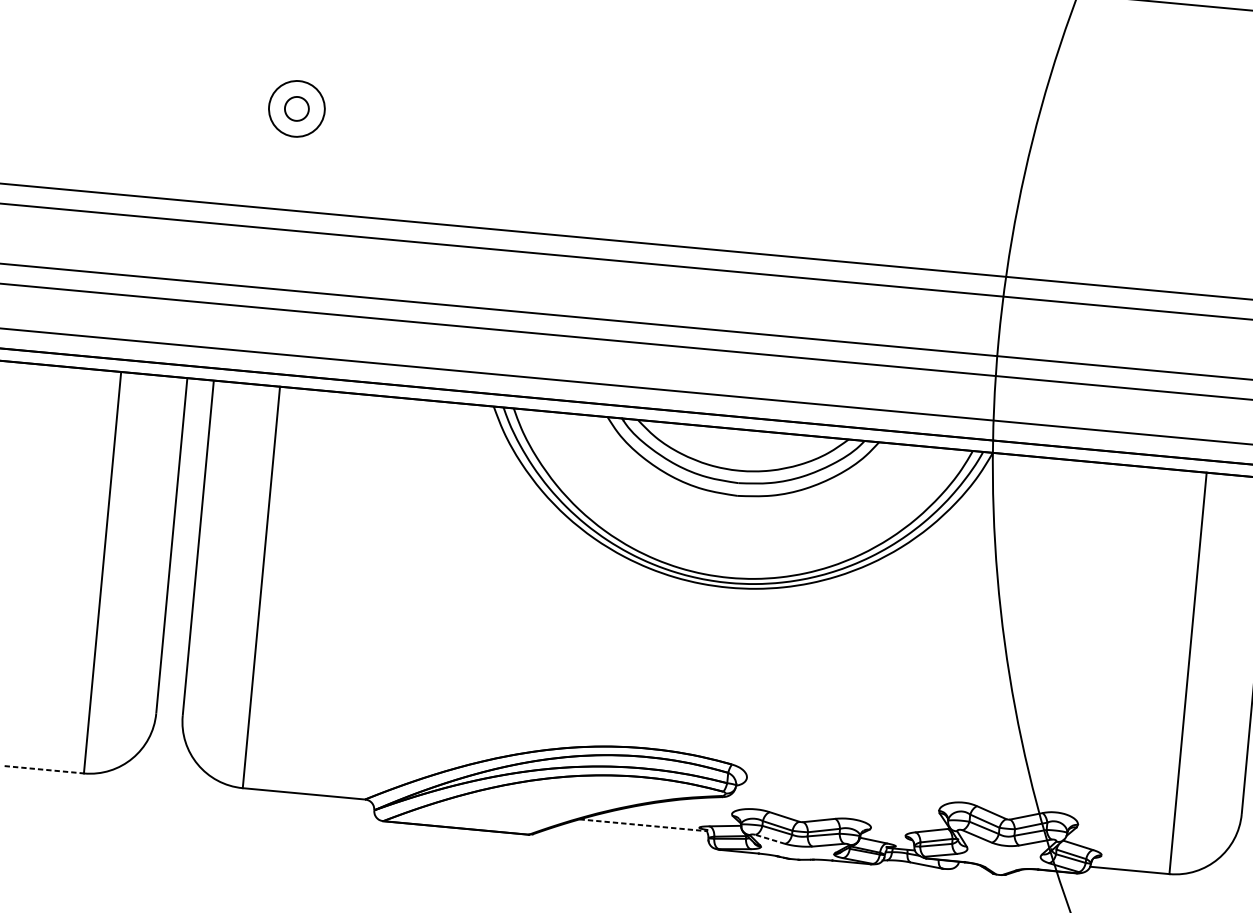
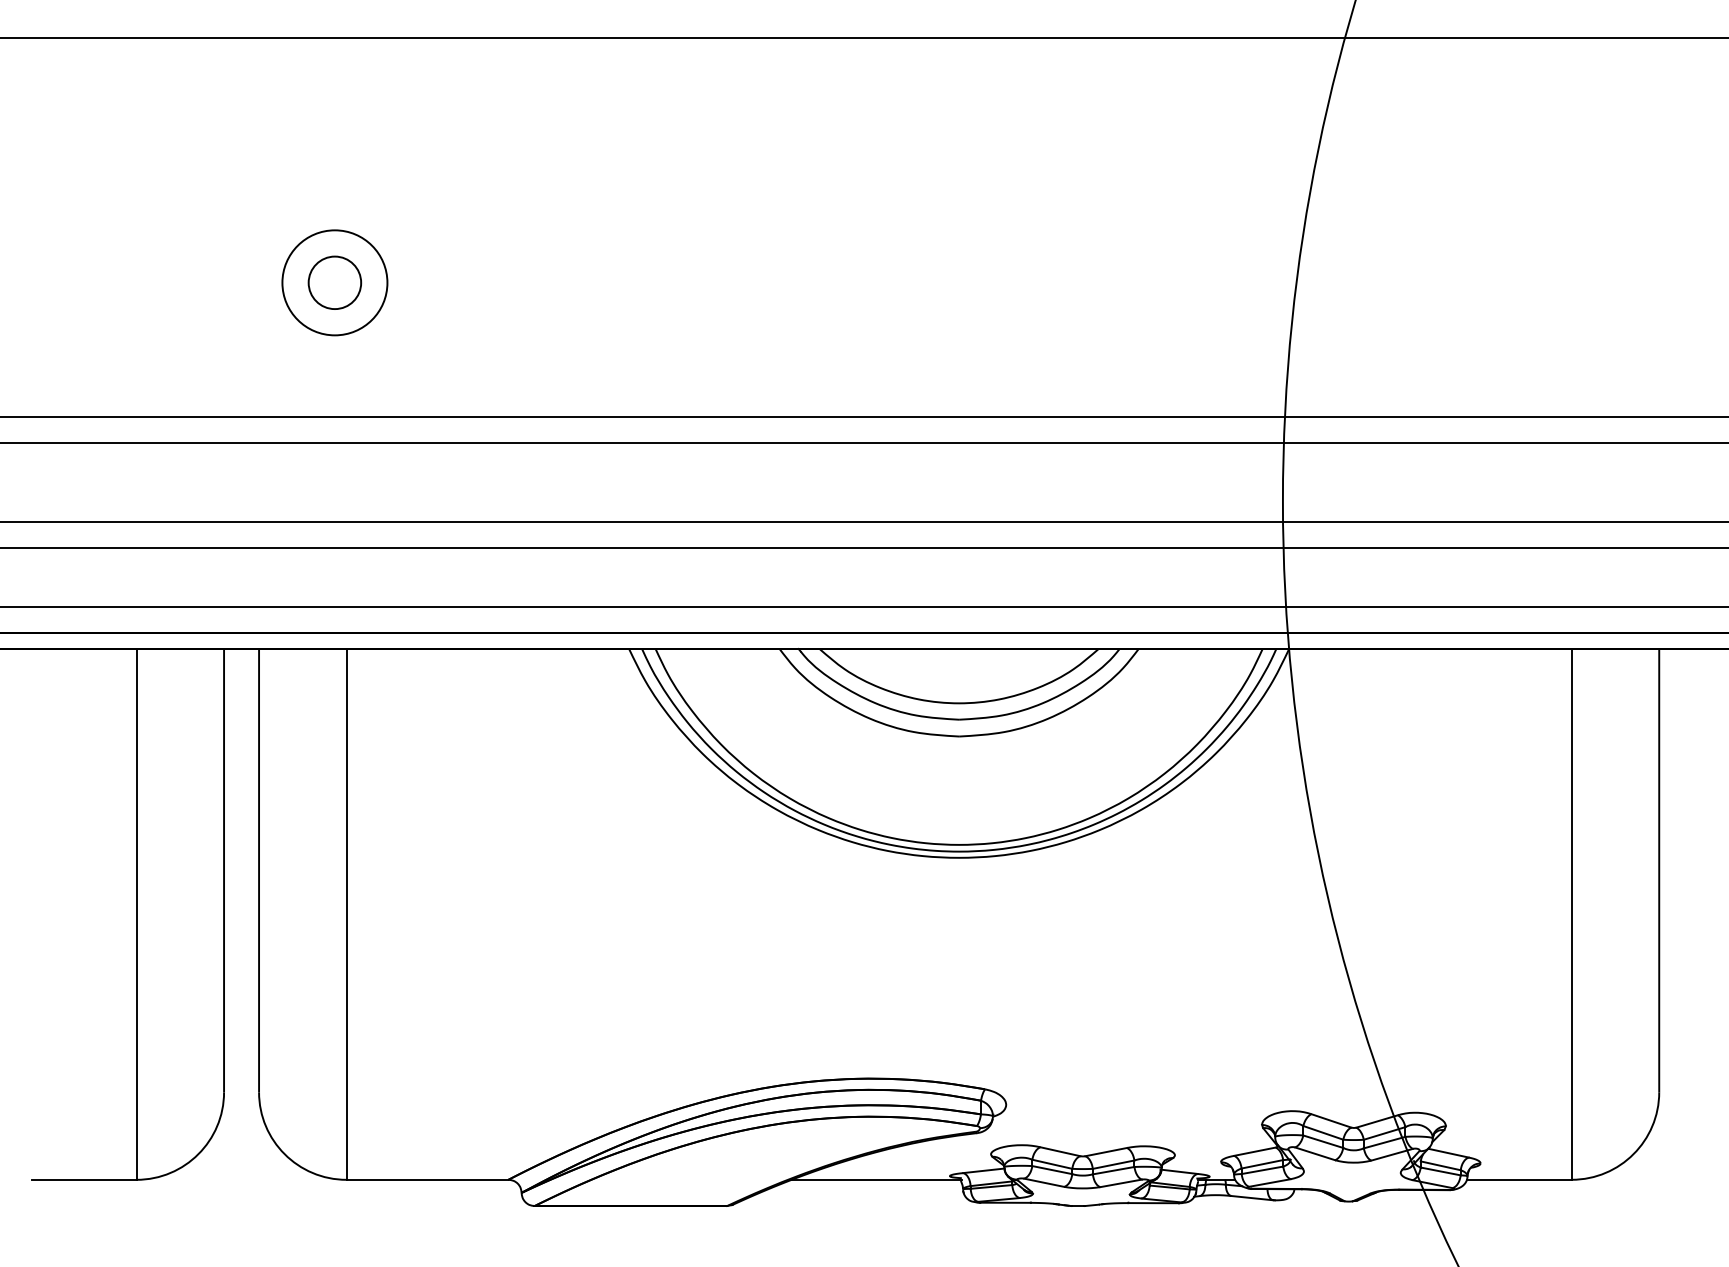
circle: (296, 108) -> (334, 282), size x1.43
circle: (296, 108) -> (334, 282), size x1.67
line: (44, 769) -> (84, 1179), dashed -> solid
line: (644, 825) -> (877, 1179), dashed -> solid
line: (769, 839) -> (1043, 1182), dashed -> solid

